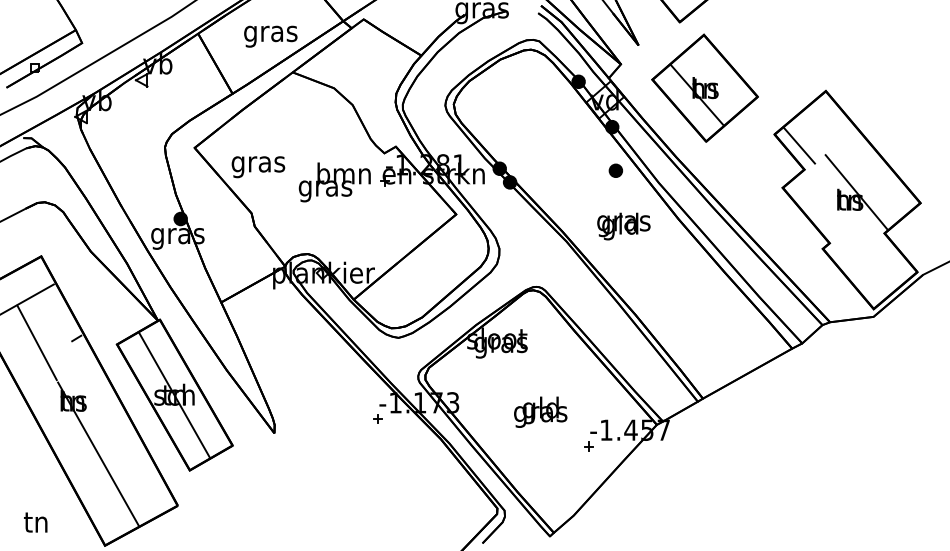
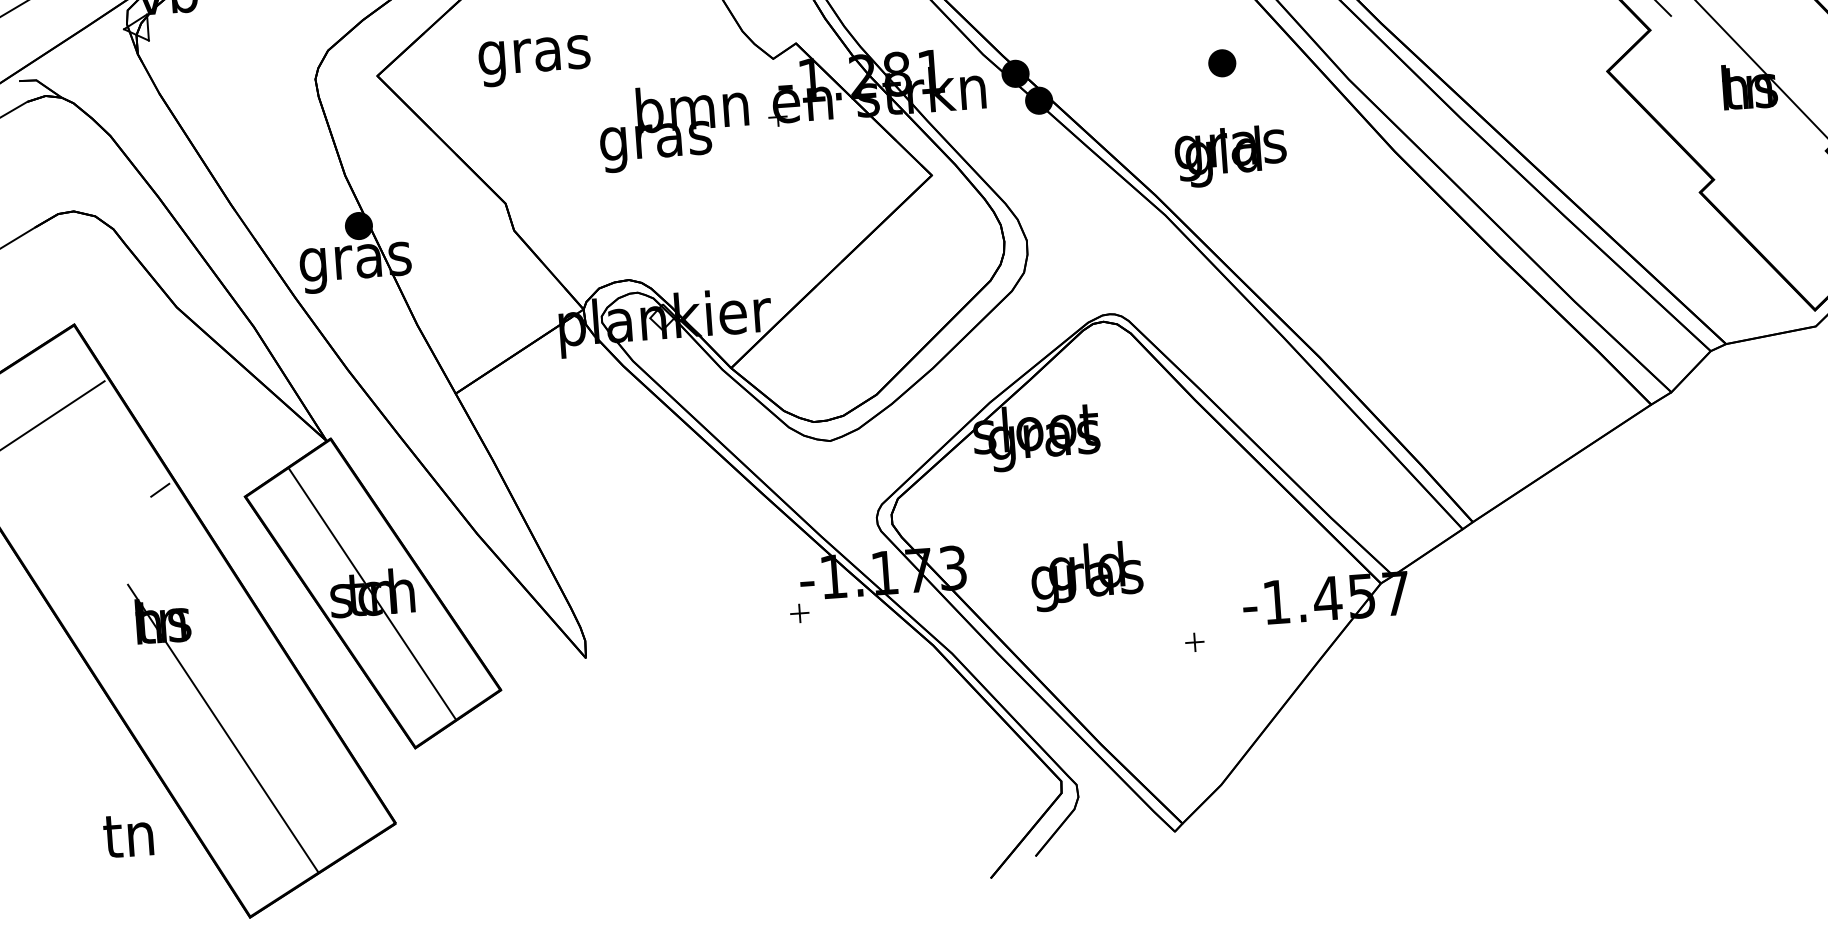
text: (258, 167) -> (534, 61), moved
part: (615, 170) -> (1221, 62), moved
text: (623, 226) -> (1230, 156), moved
line: (36, 342) -> (77, 504), removed
text: (540, 411) -> (1086, 574), moved
part: (588, 446) -> (1193, 642), moved
text: (35, 522) -> (128, 835), moved

